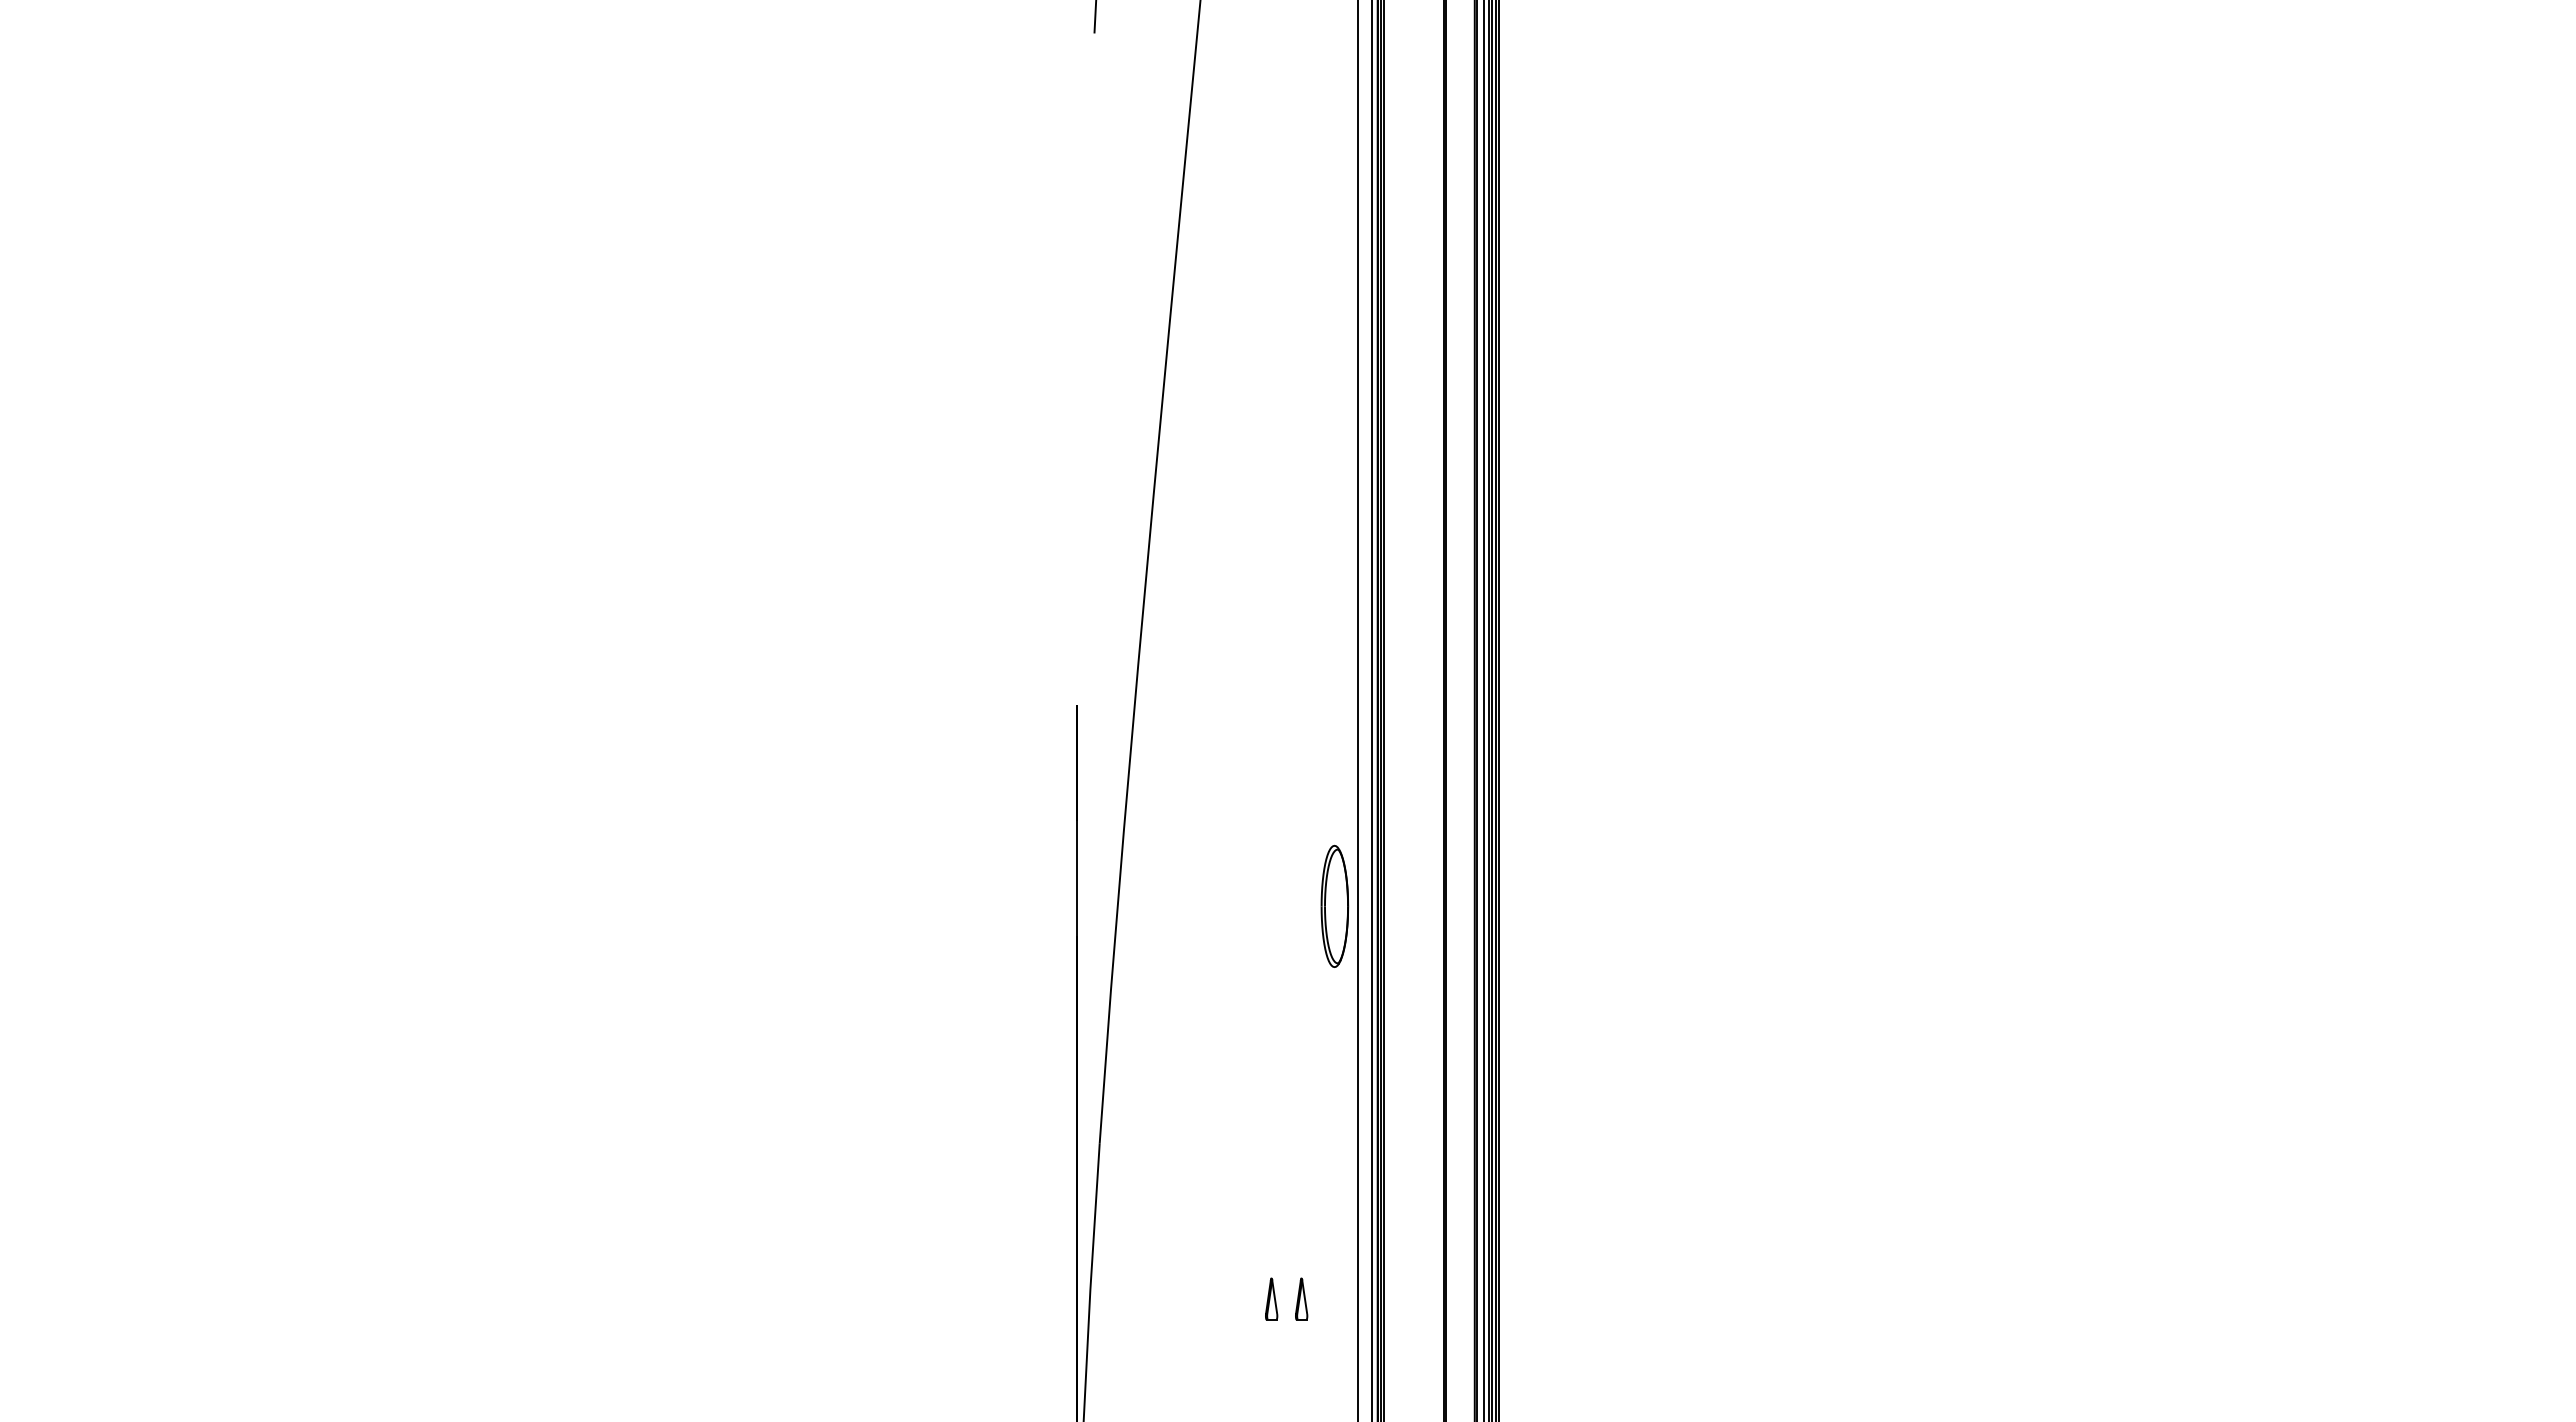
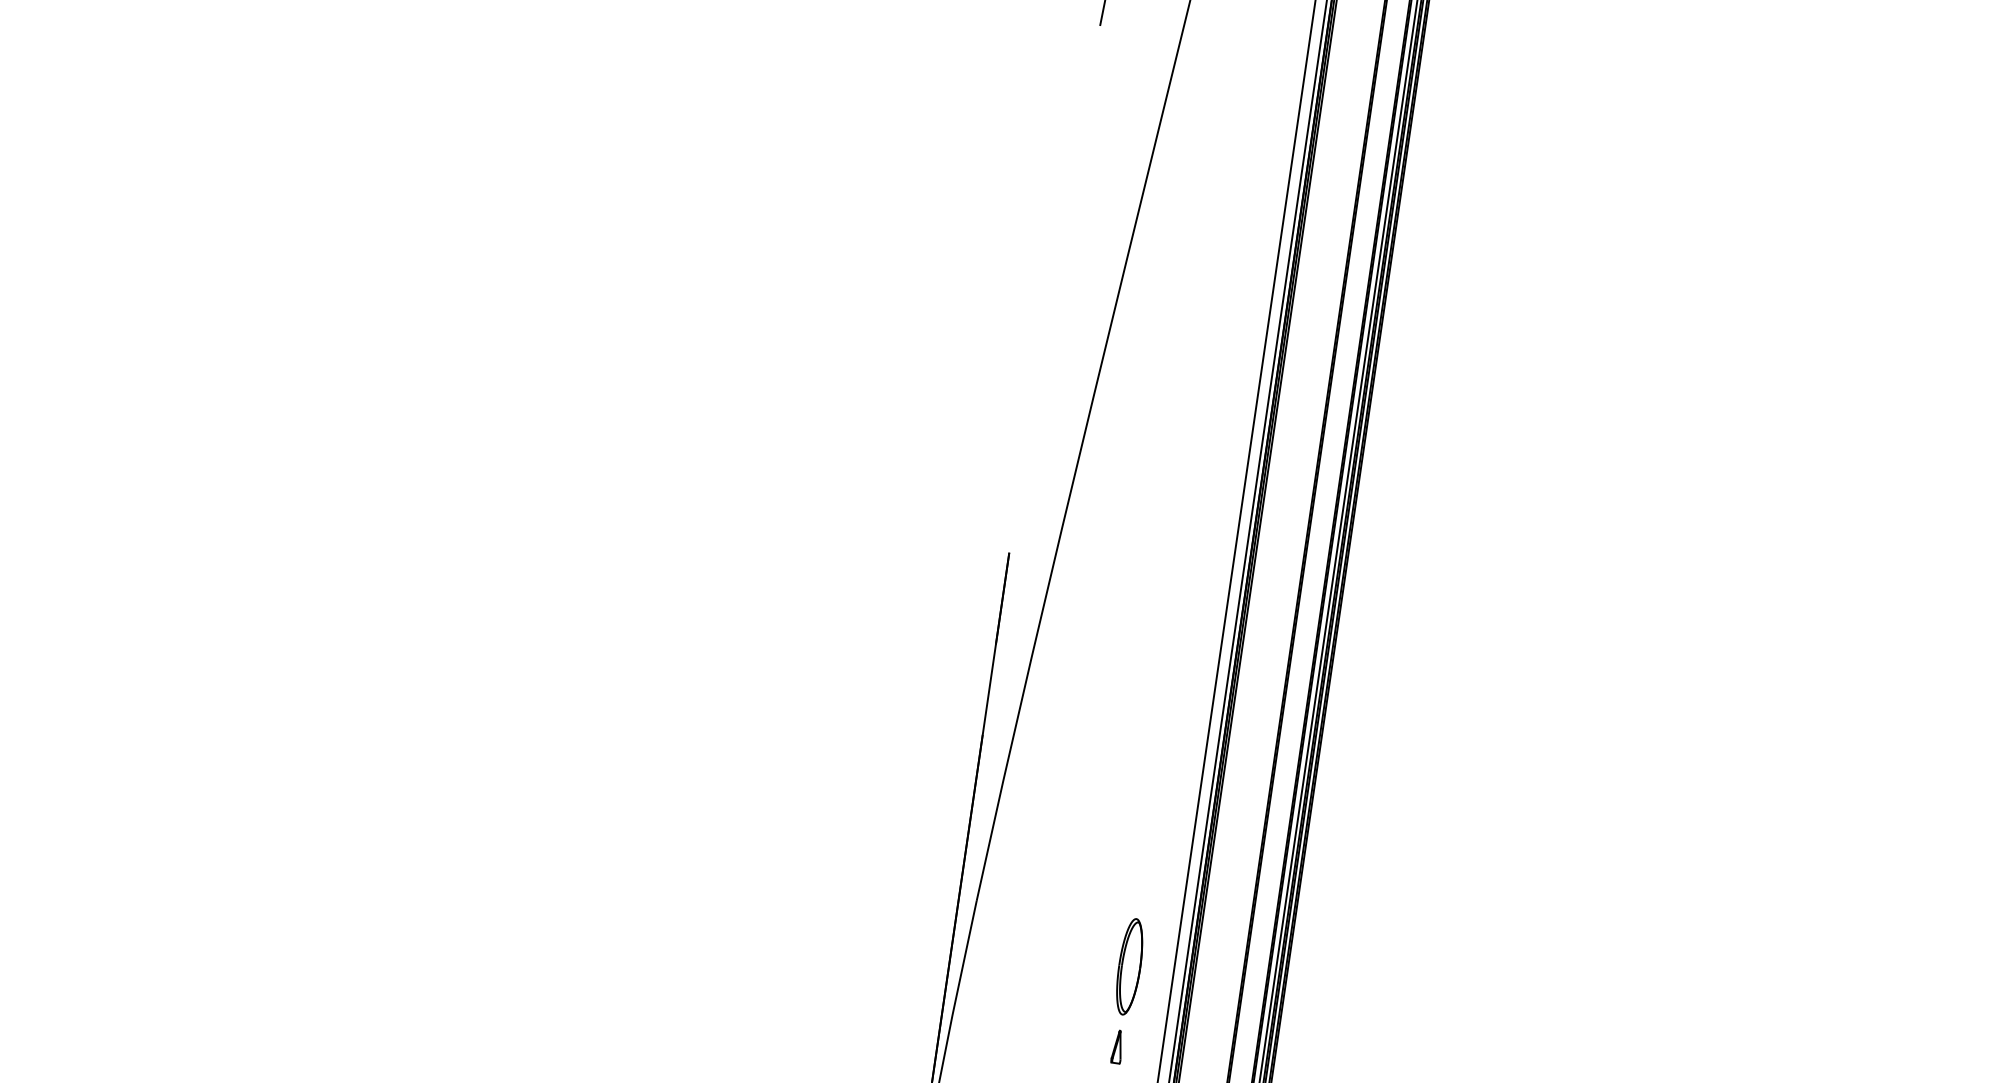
part: (1334, 905) -> (1129, 966), moved
part: (1271, 1298) -> (1094, 1042), removed

